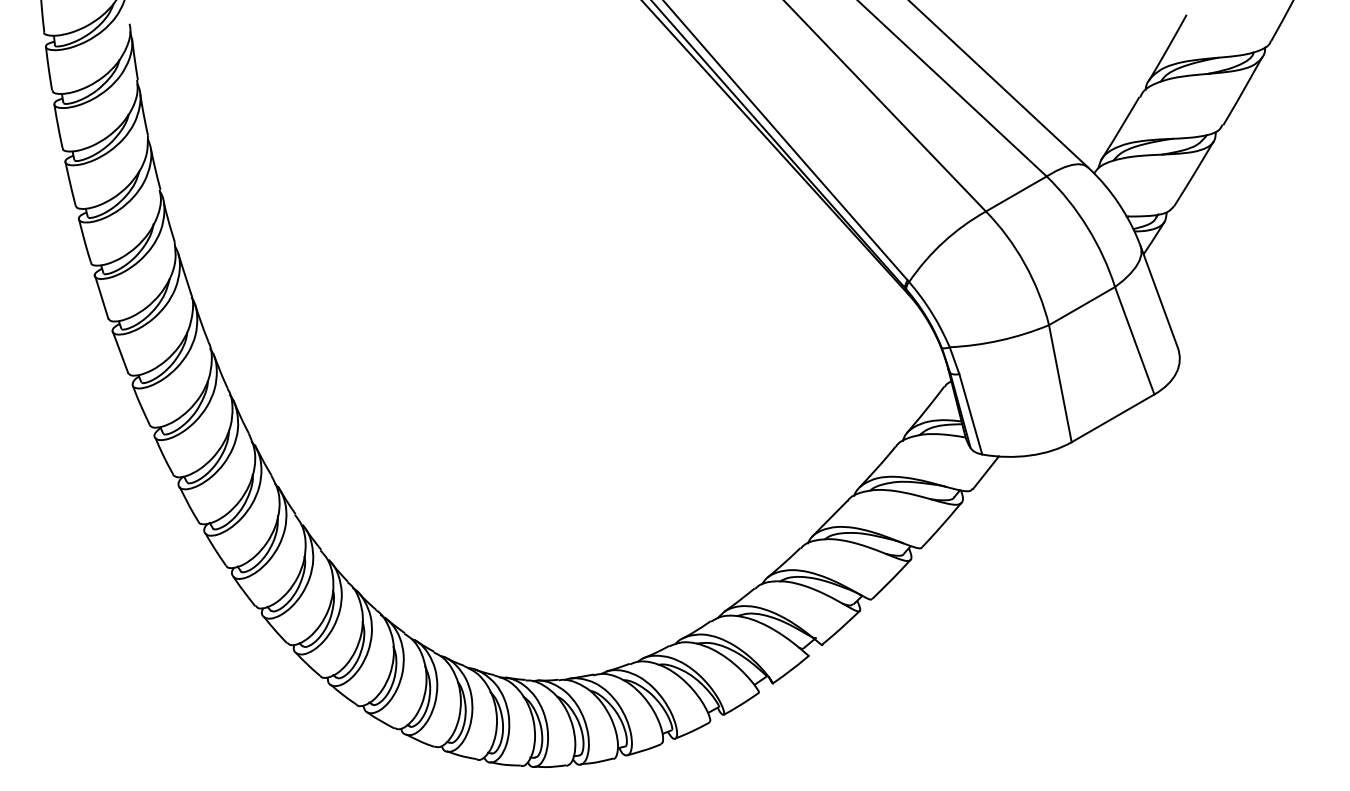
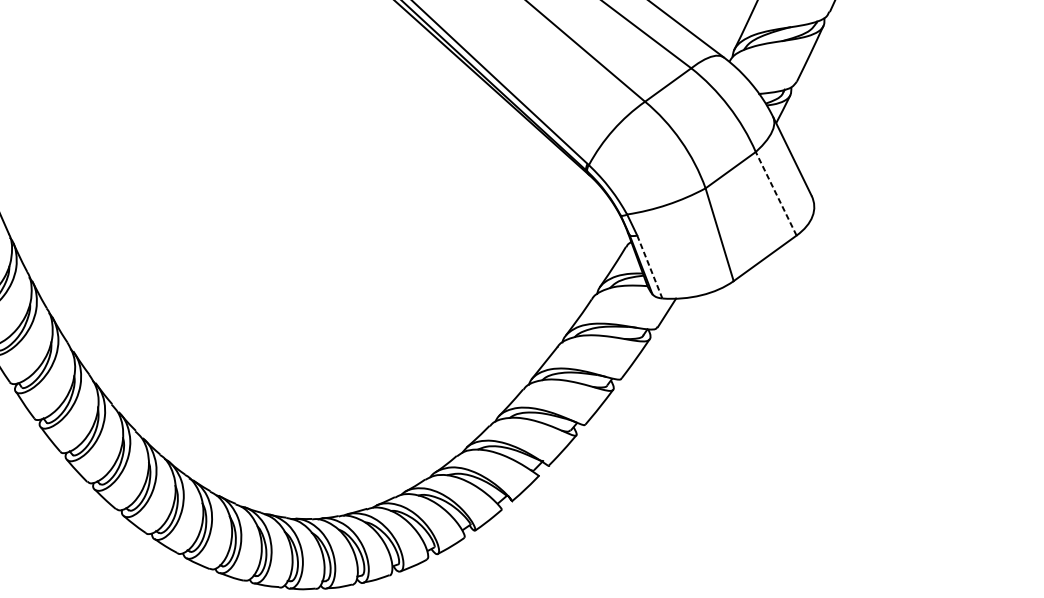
line: (1134, 340) -> (775, 193), solid -> dashed
line: (970, 414) -> (649, 267), solid -> dashed

